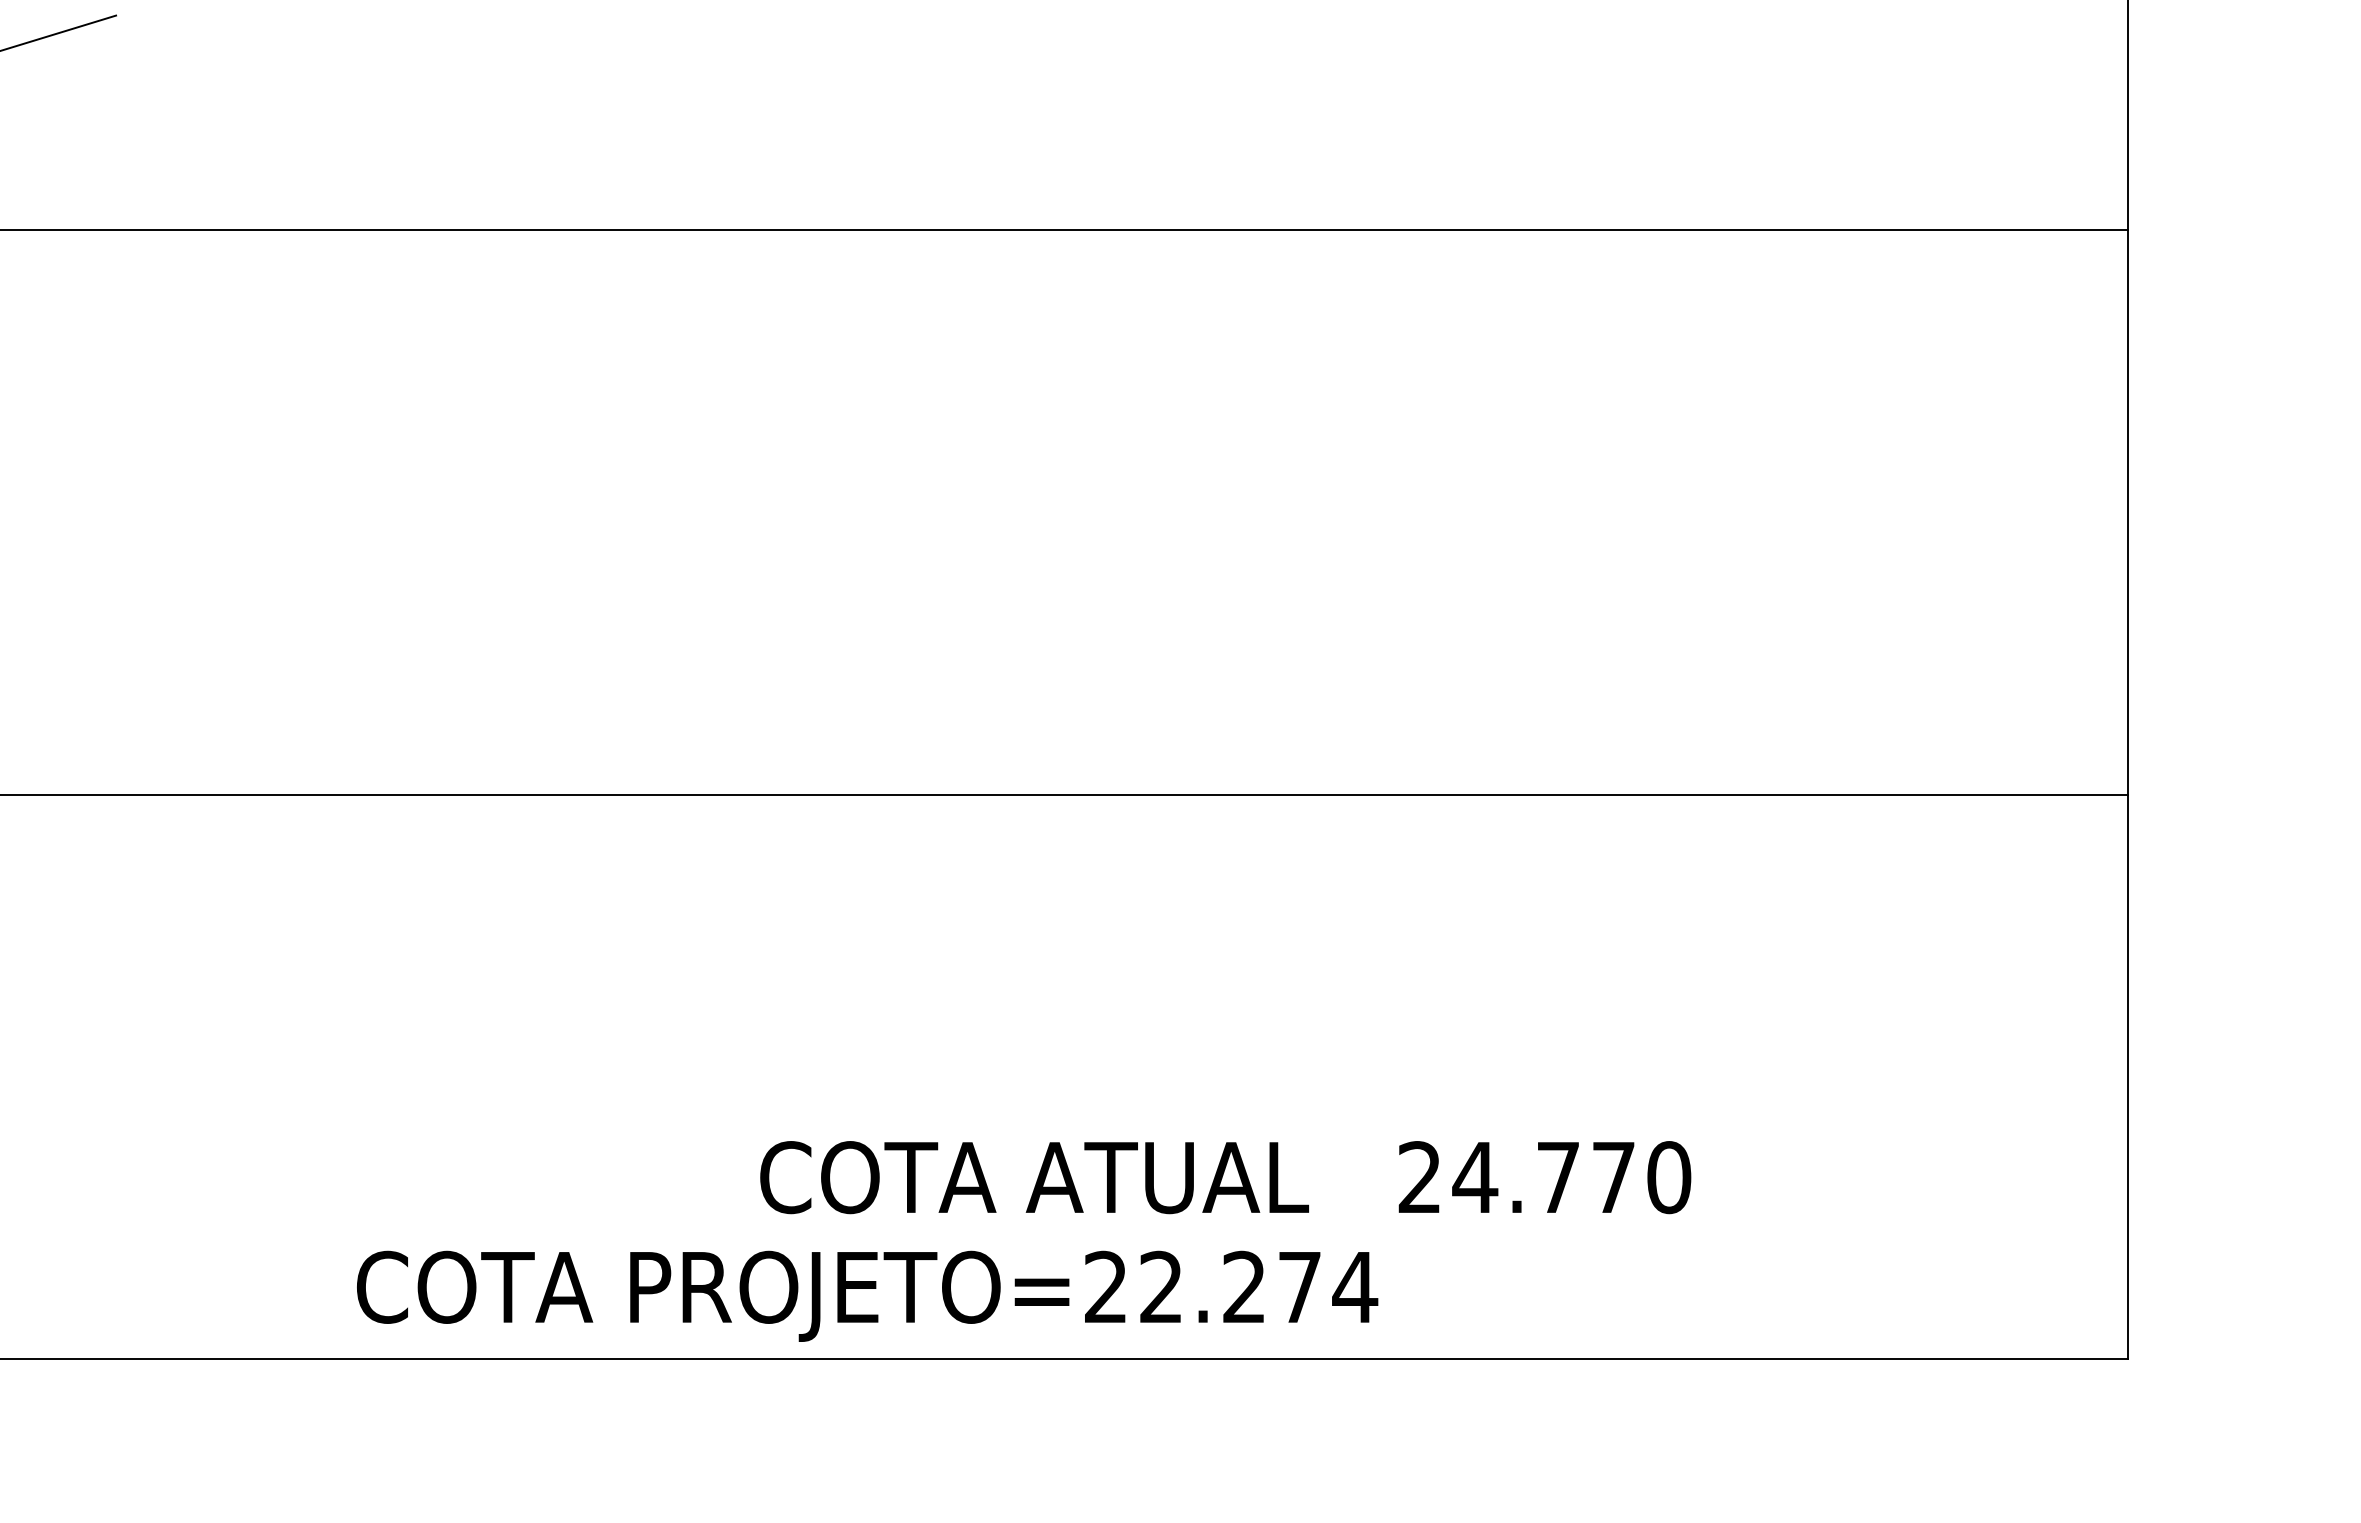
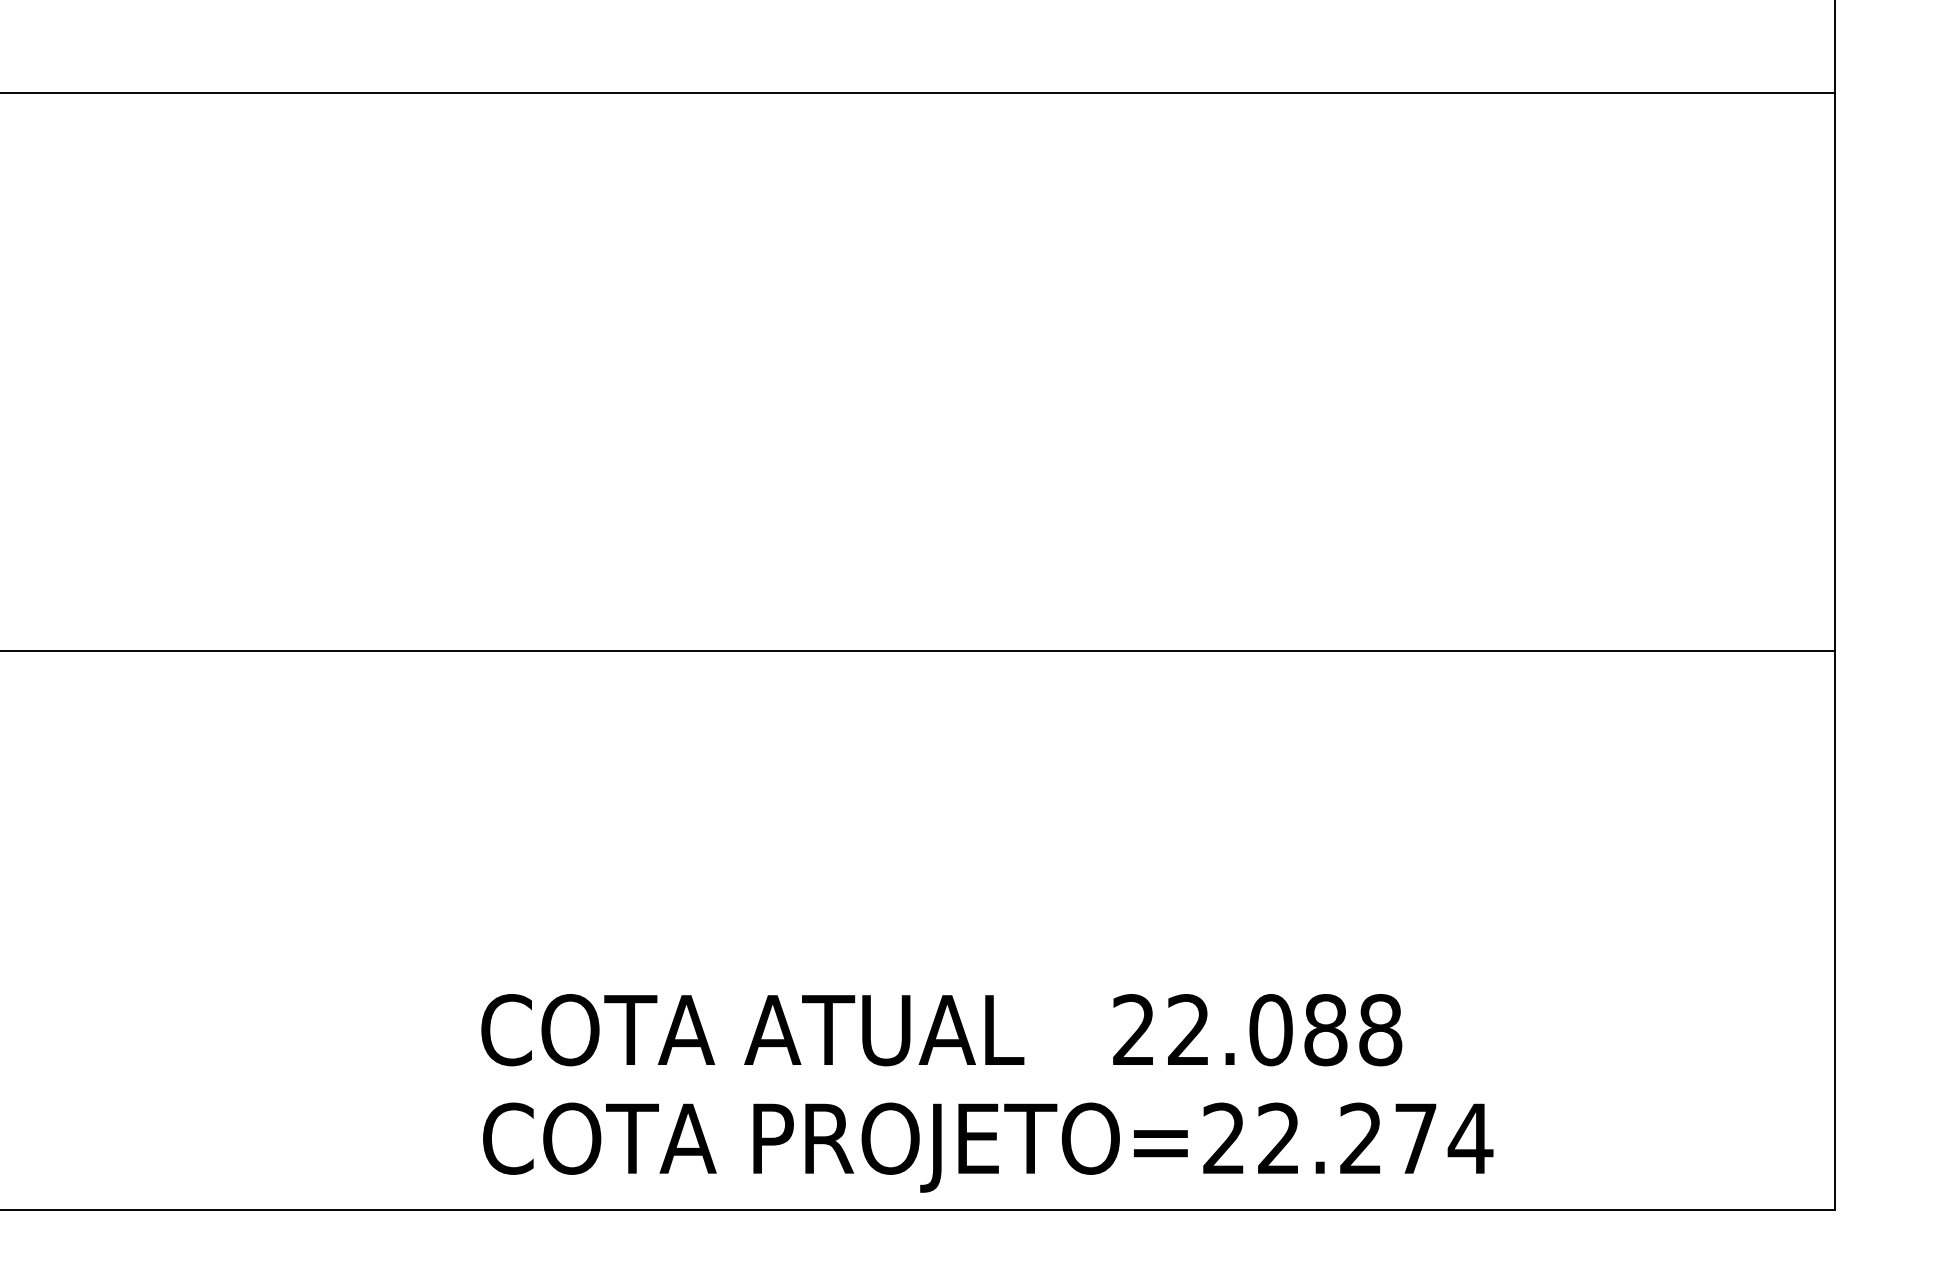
text: (1571, 1177) -> (1283, 1030), 24.770 -> 22.088
text: (867, 1295) -> (988, 1146), moved

